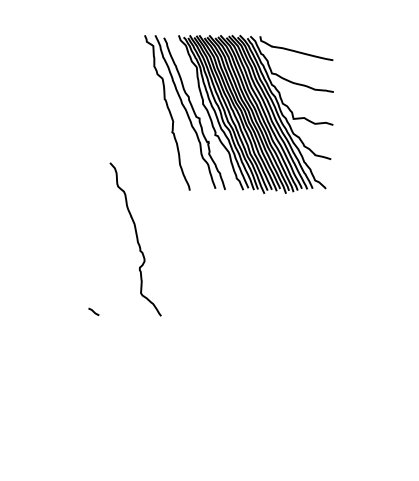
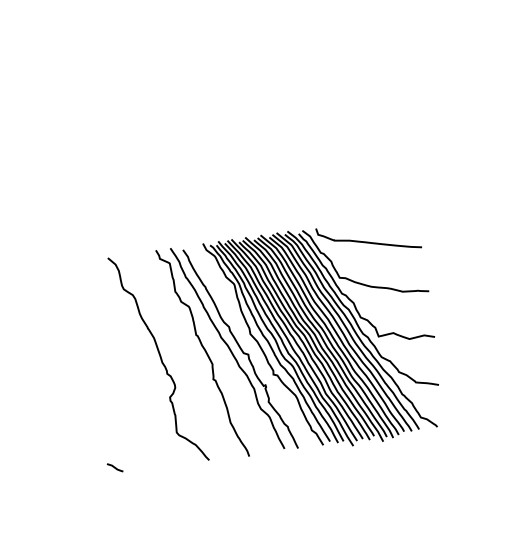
part: (238, 113) -> (301, 339), moved

